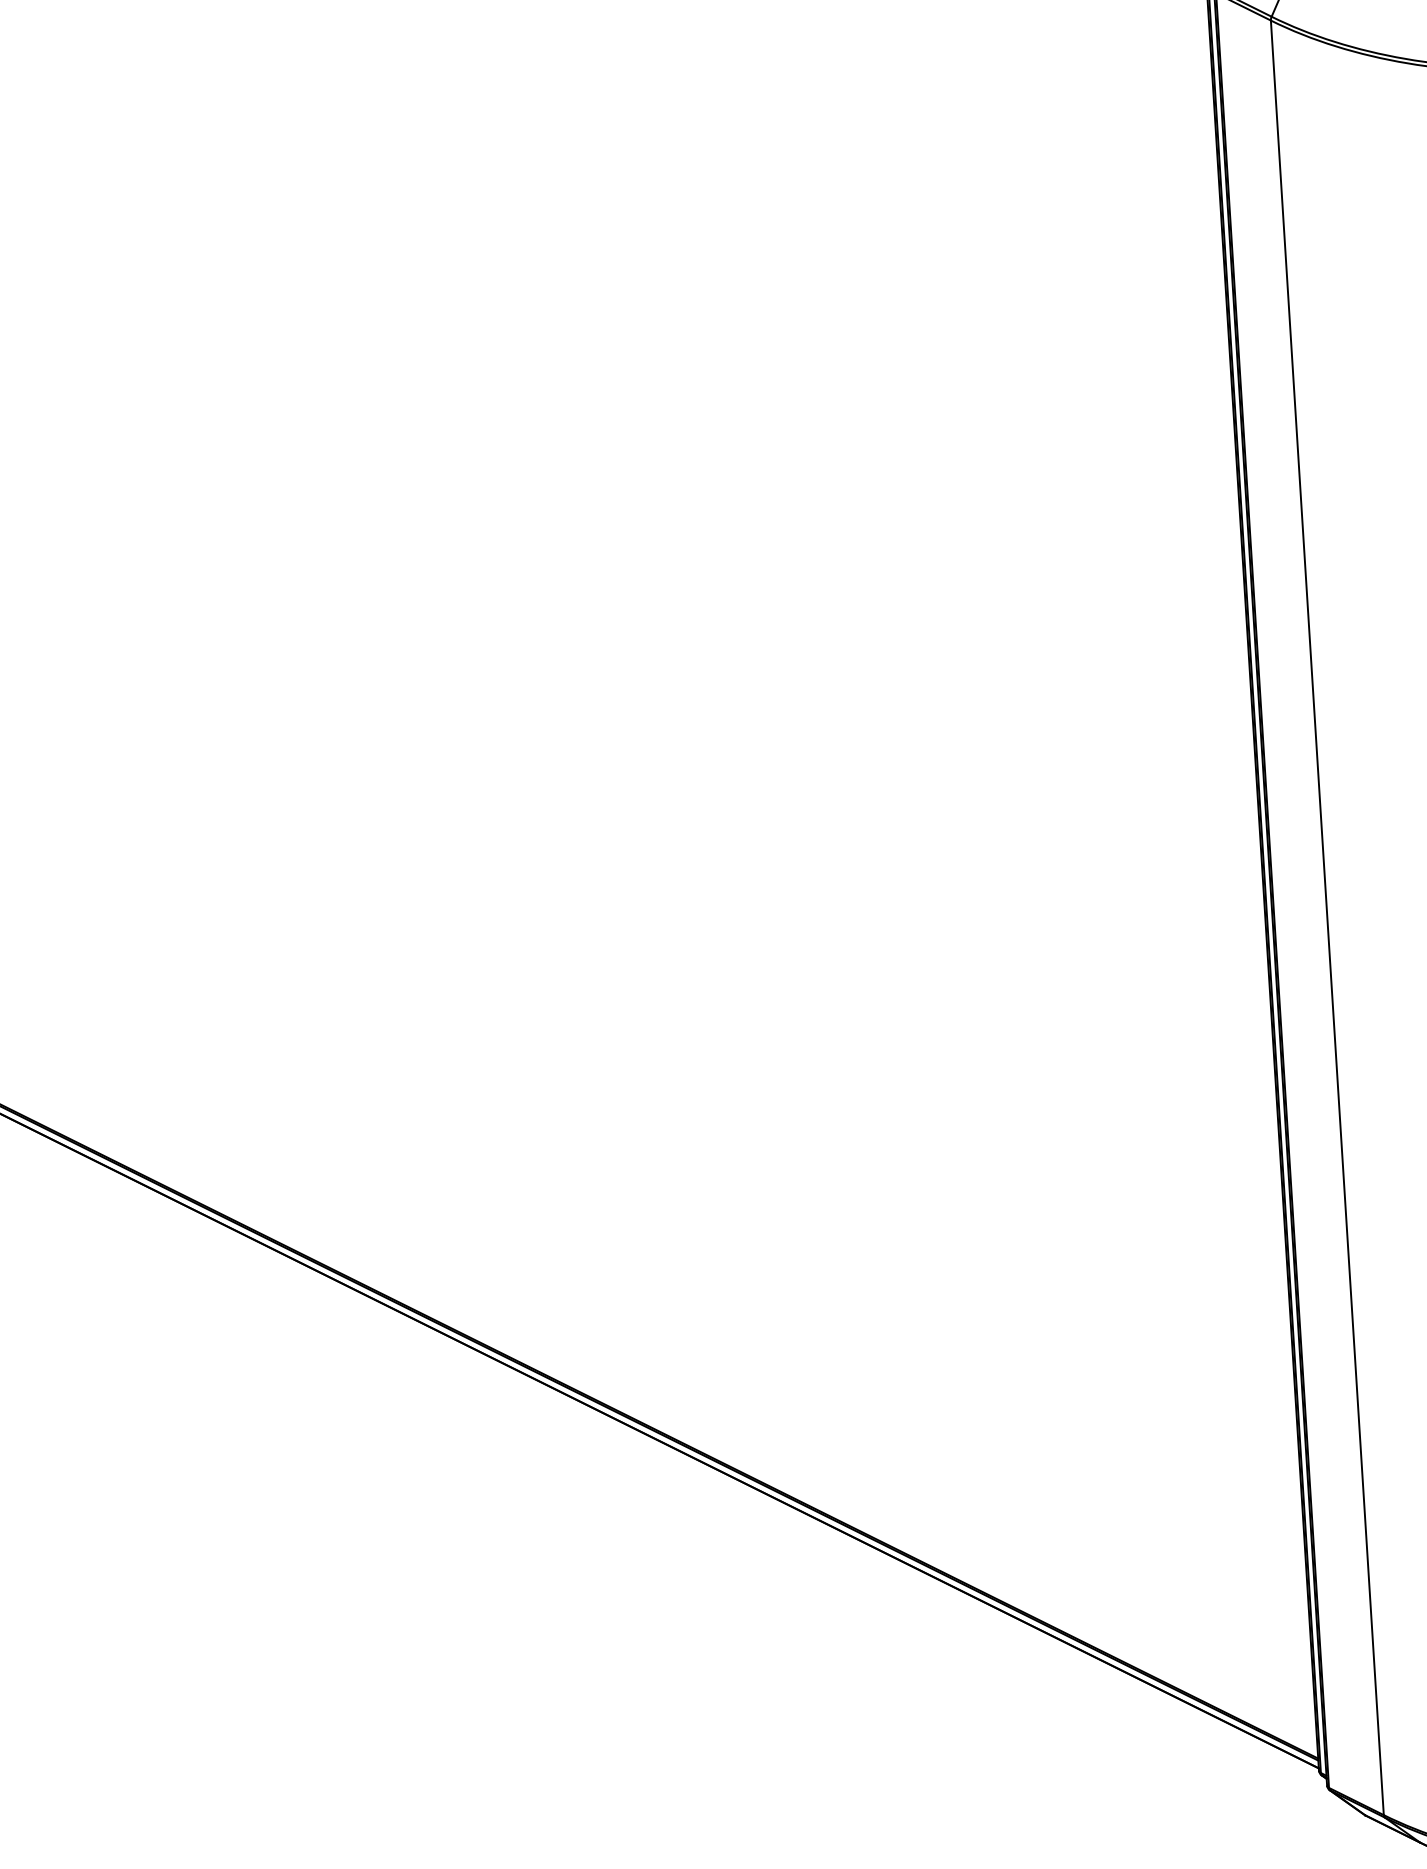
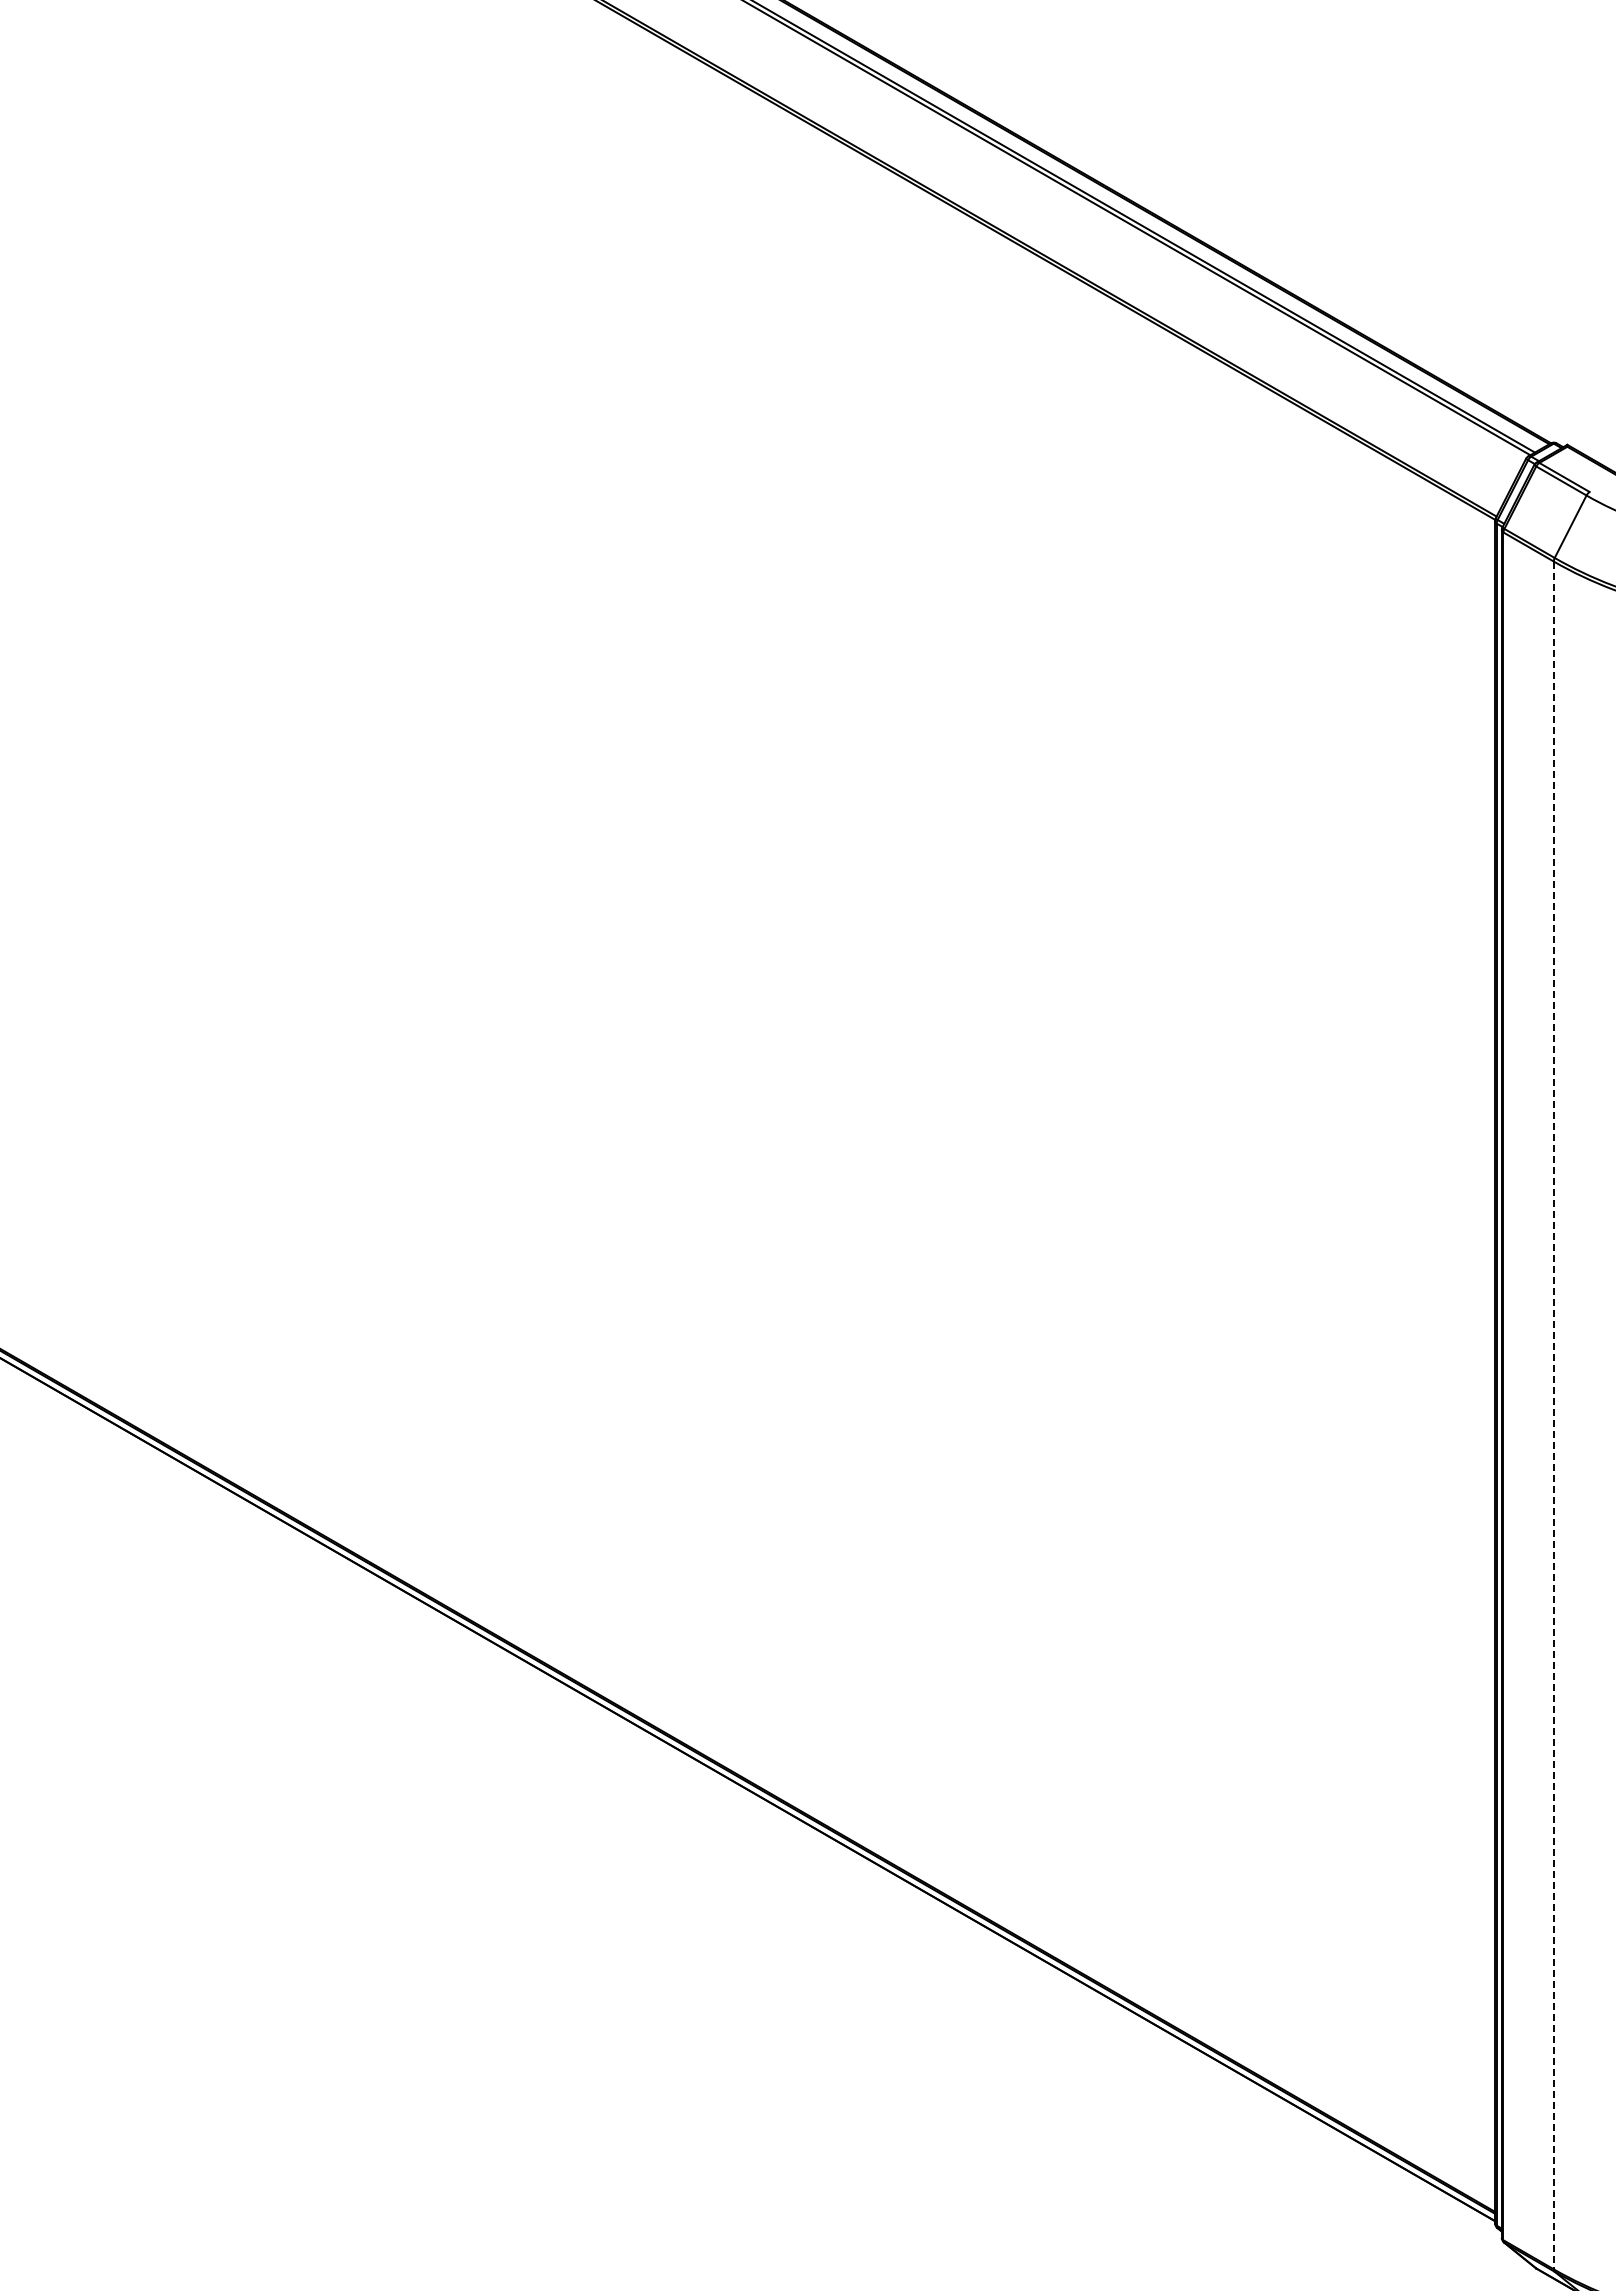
line: (1327, 917) -> (1553, 1415), solid -> dashed

